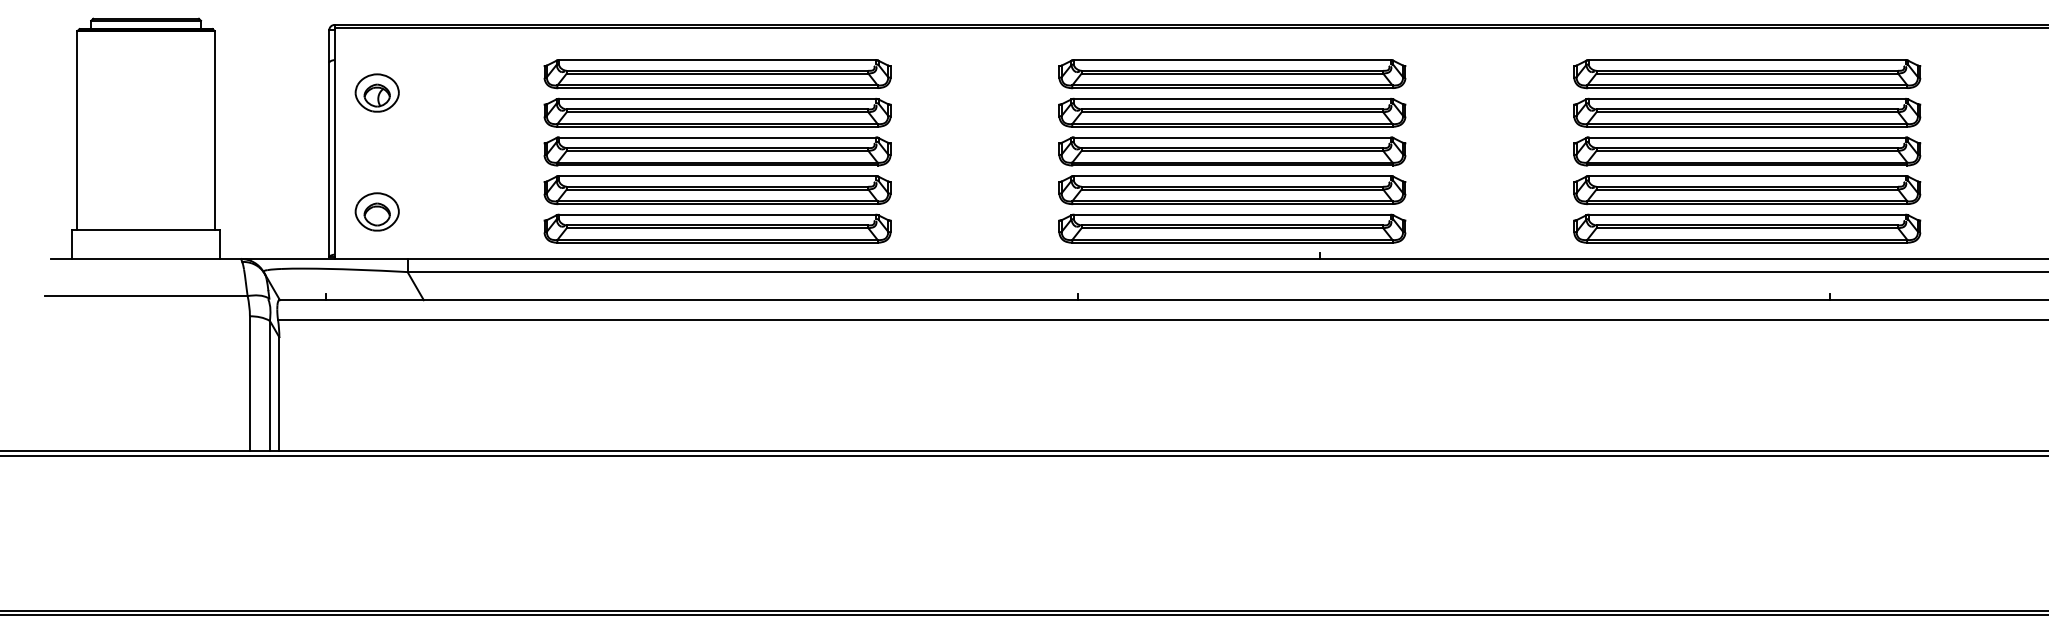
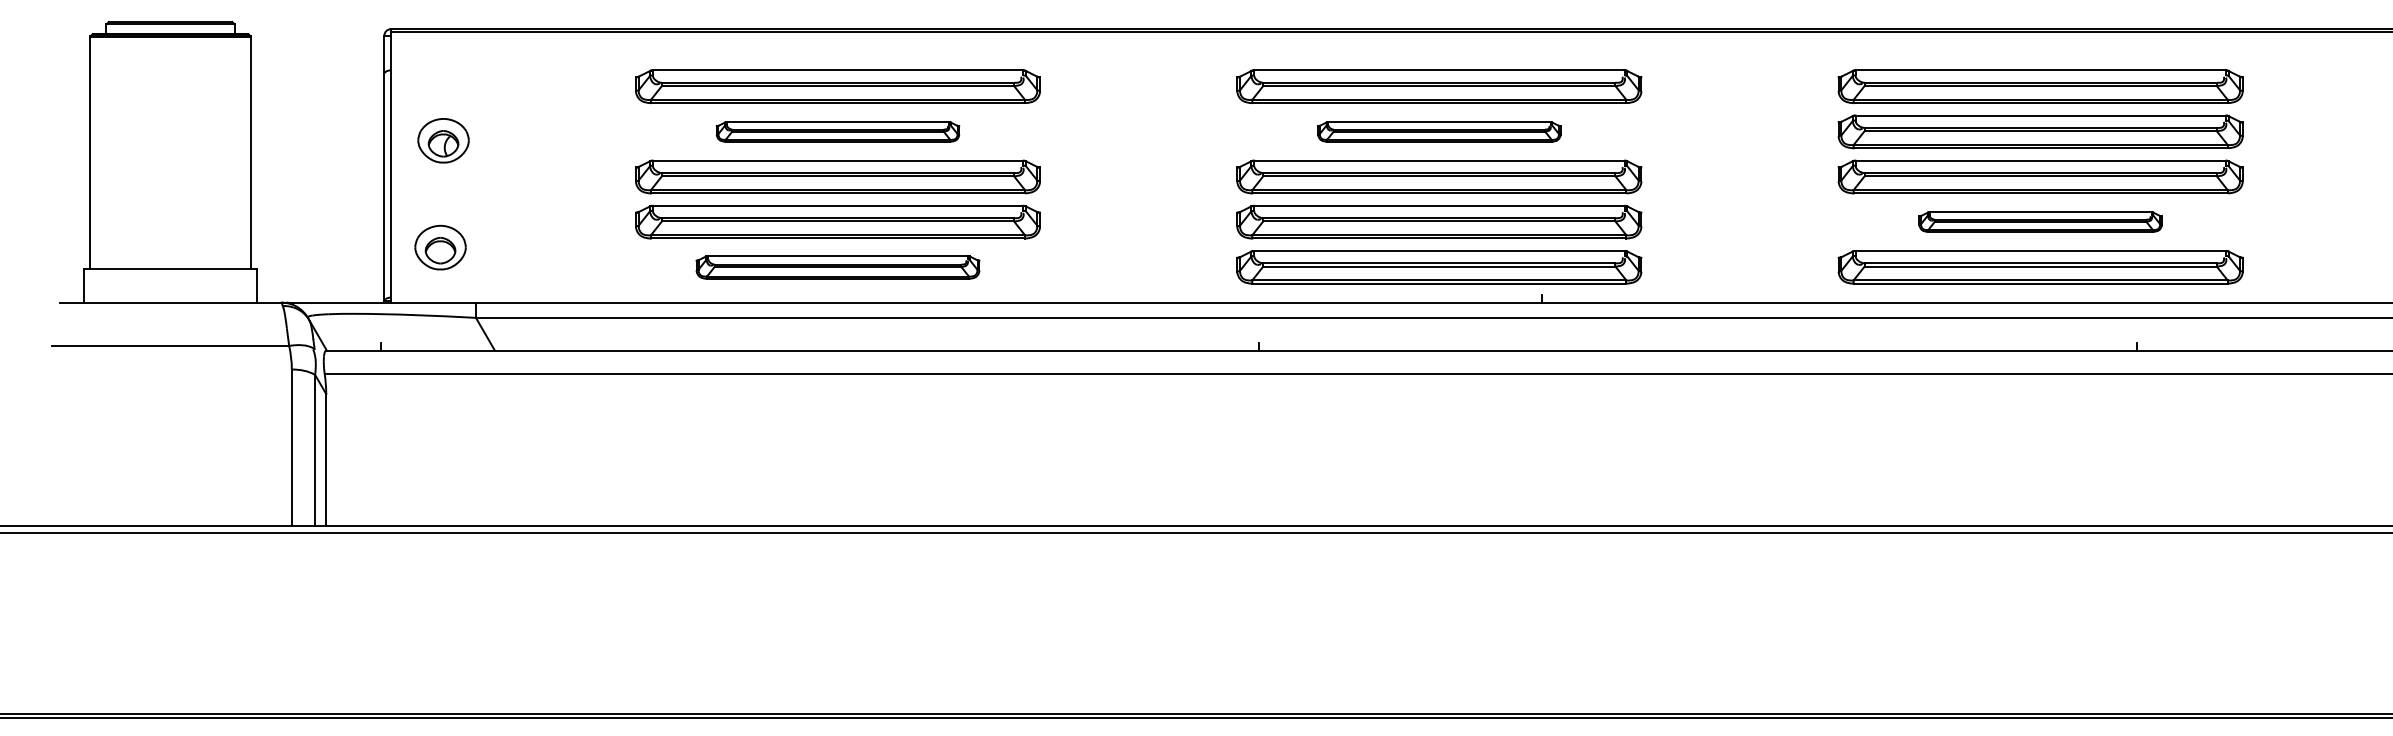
part: (377, 92) -> (443, 140), moved
part: (717, 112) -> (837, 131), size x0.6
part: (1232, 112) -> (1439, 131), size x0.6
part: (1747, 189) -> (2040, 221), size x0.6
part: (717, 228) -> (837, 267), size x0.7

